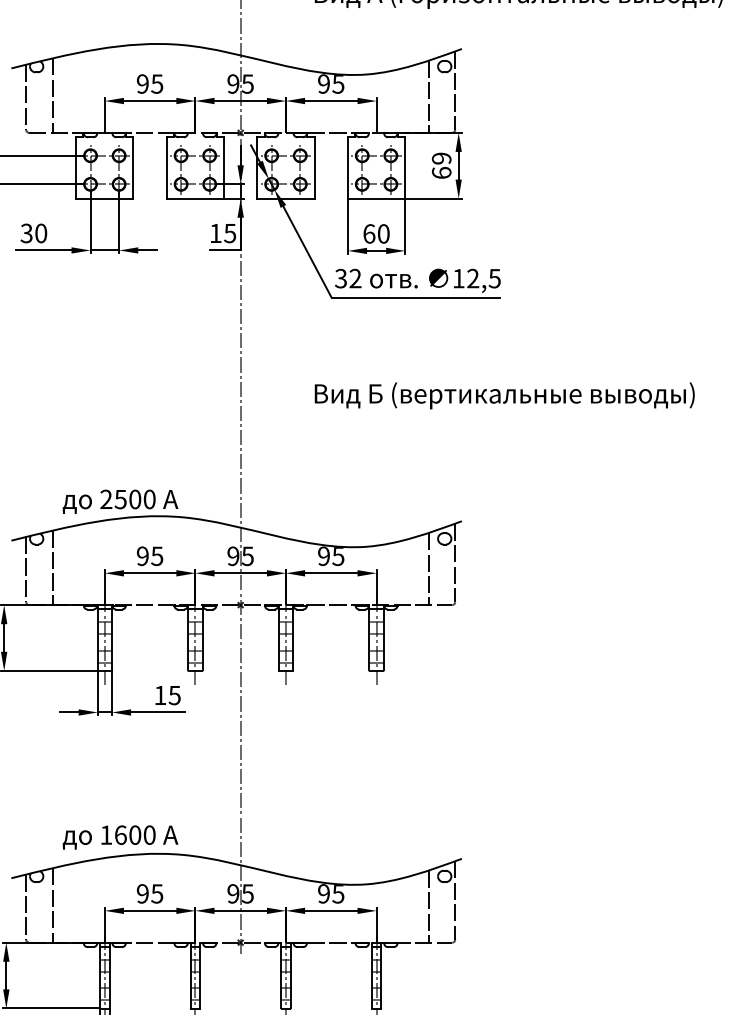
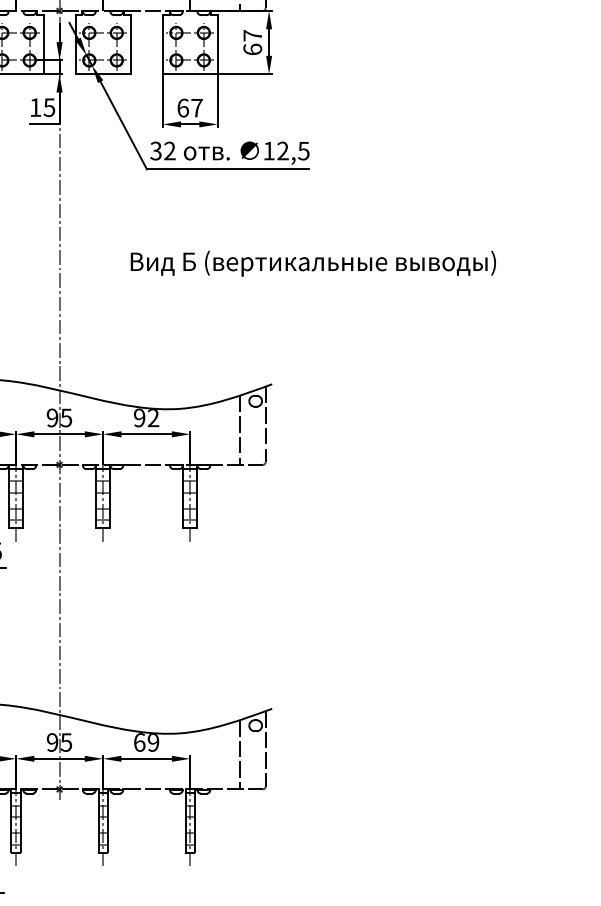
text: (441, 158) -> (252, 35), 69 -> 67
text: (383, 233) -> (196, 107), 60 -> 67
text: (338, 556) -> (153, 418), 95 -> 92
text: (331, 893) -> (146, 742), 95 -> 69

